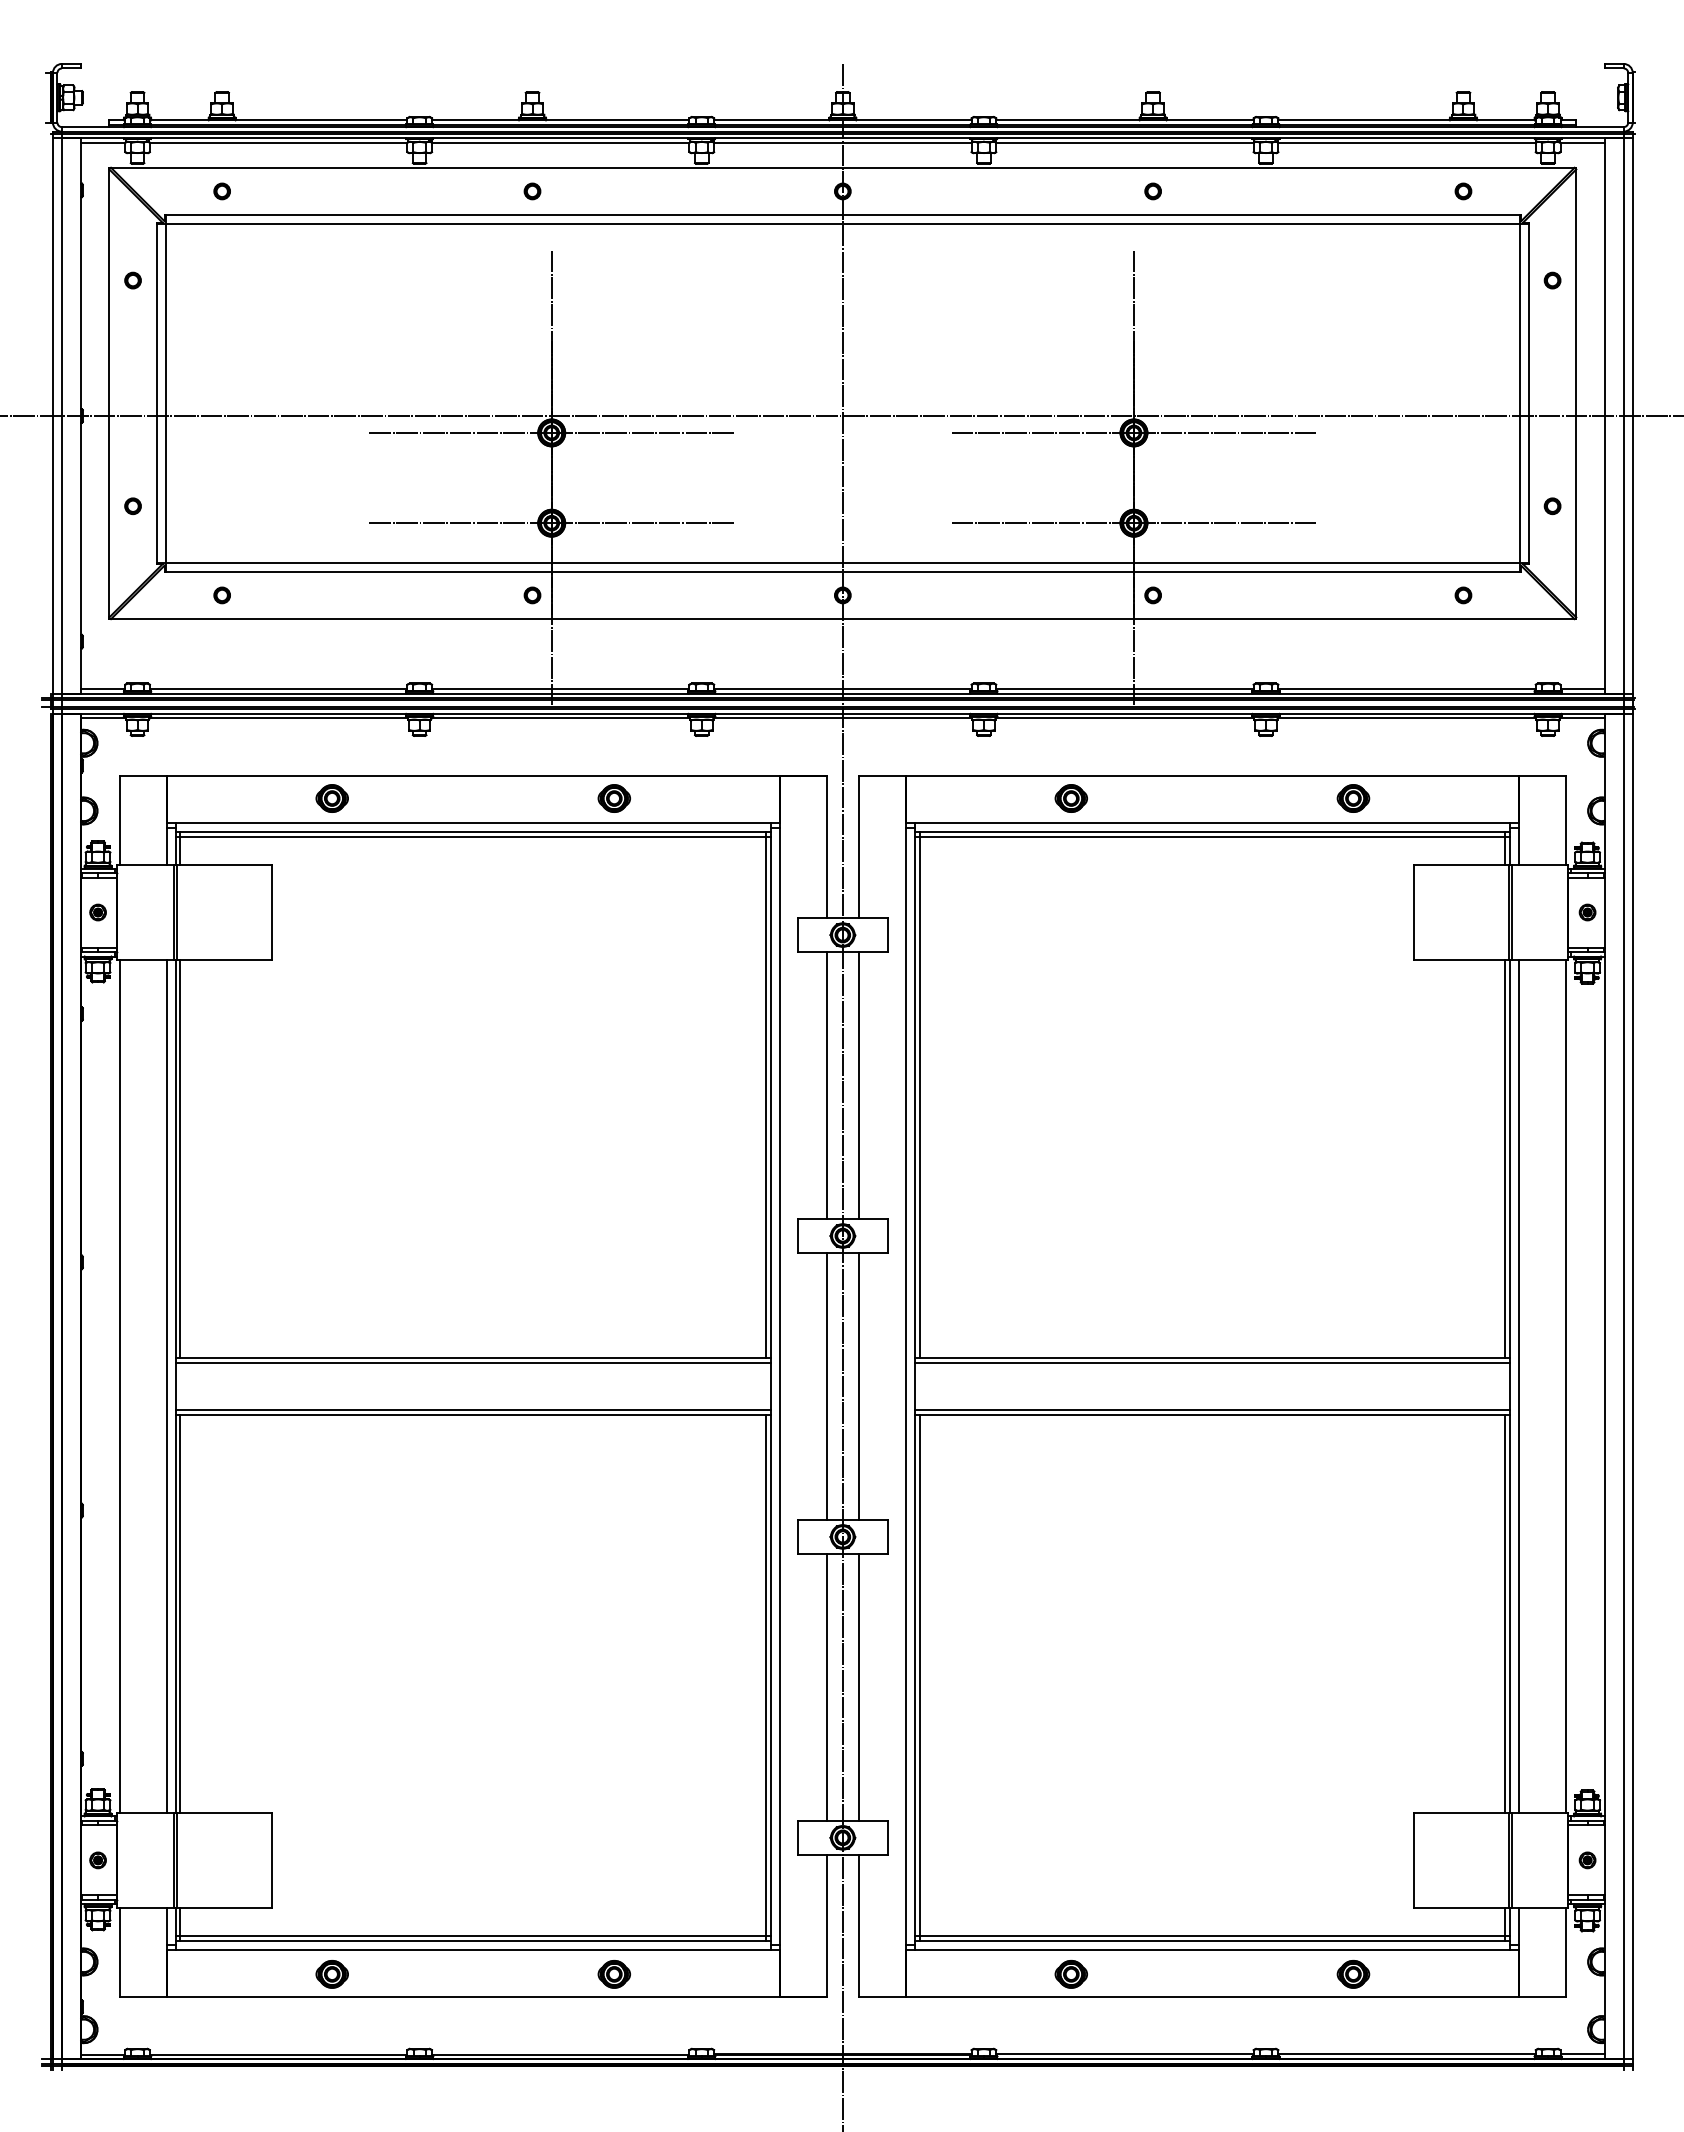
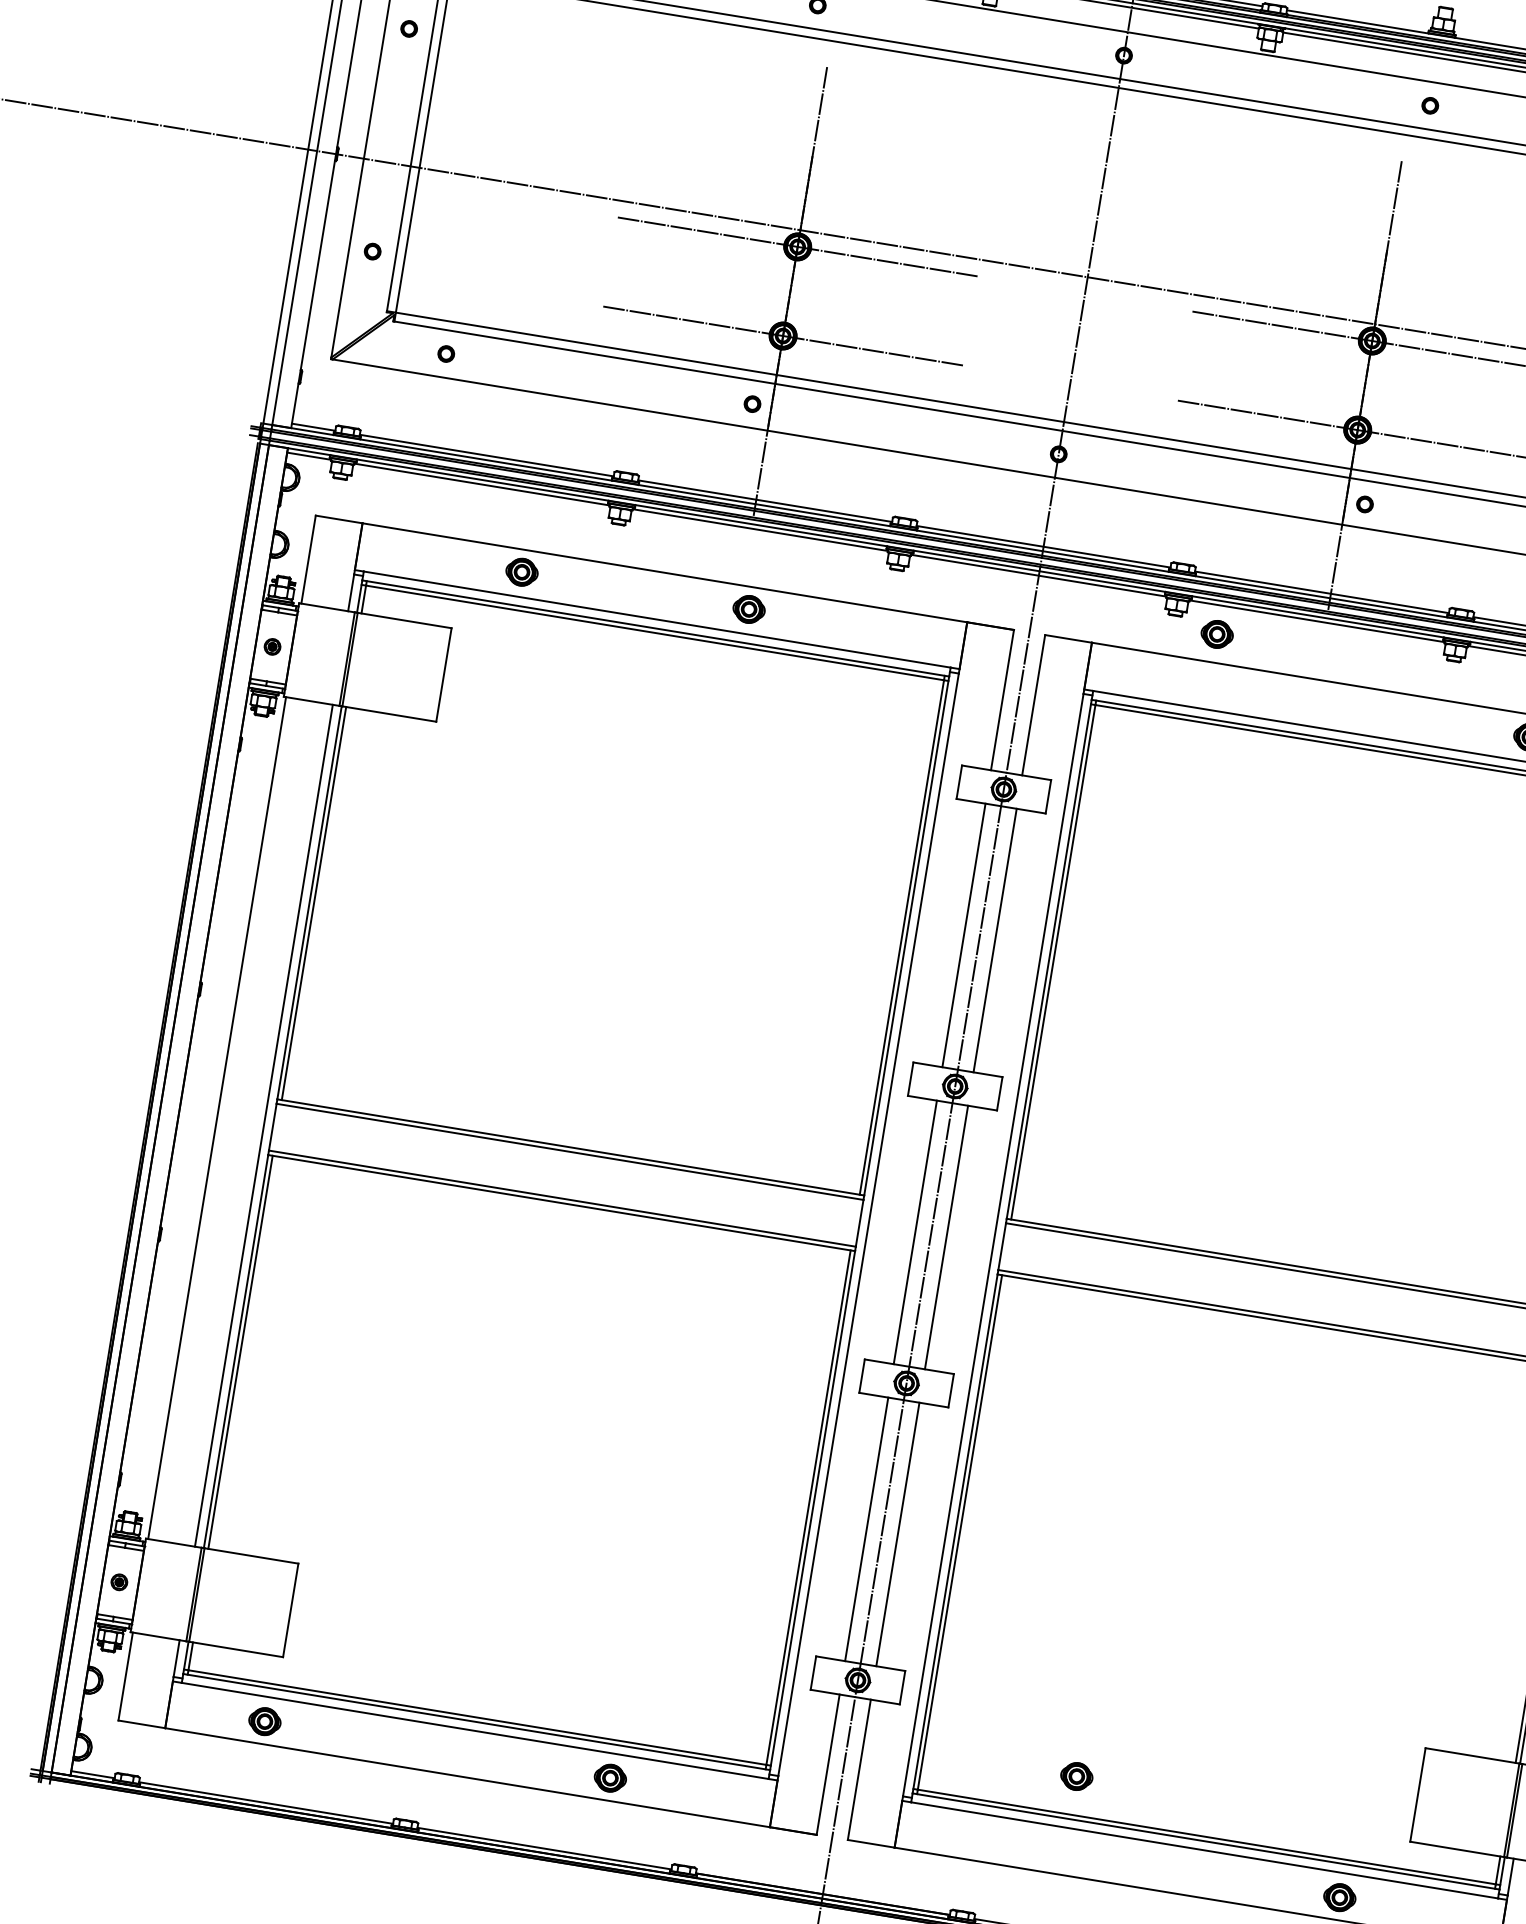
part: (613, 798) -> (748, 609), moved
part: (1070, 798) -> (1216, 634), moved
part: (331, 1974) -> (264, 1721), moved
part: (1070, 1974) -> (1075, 1776), moved

